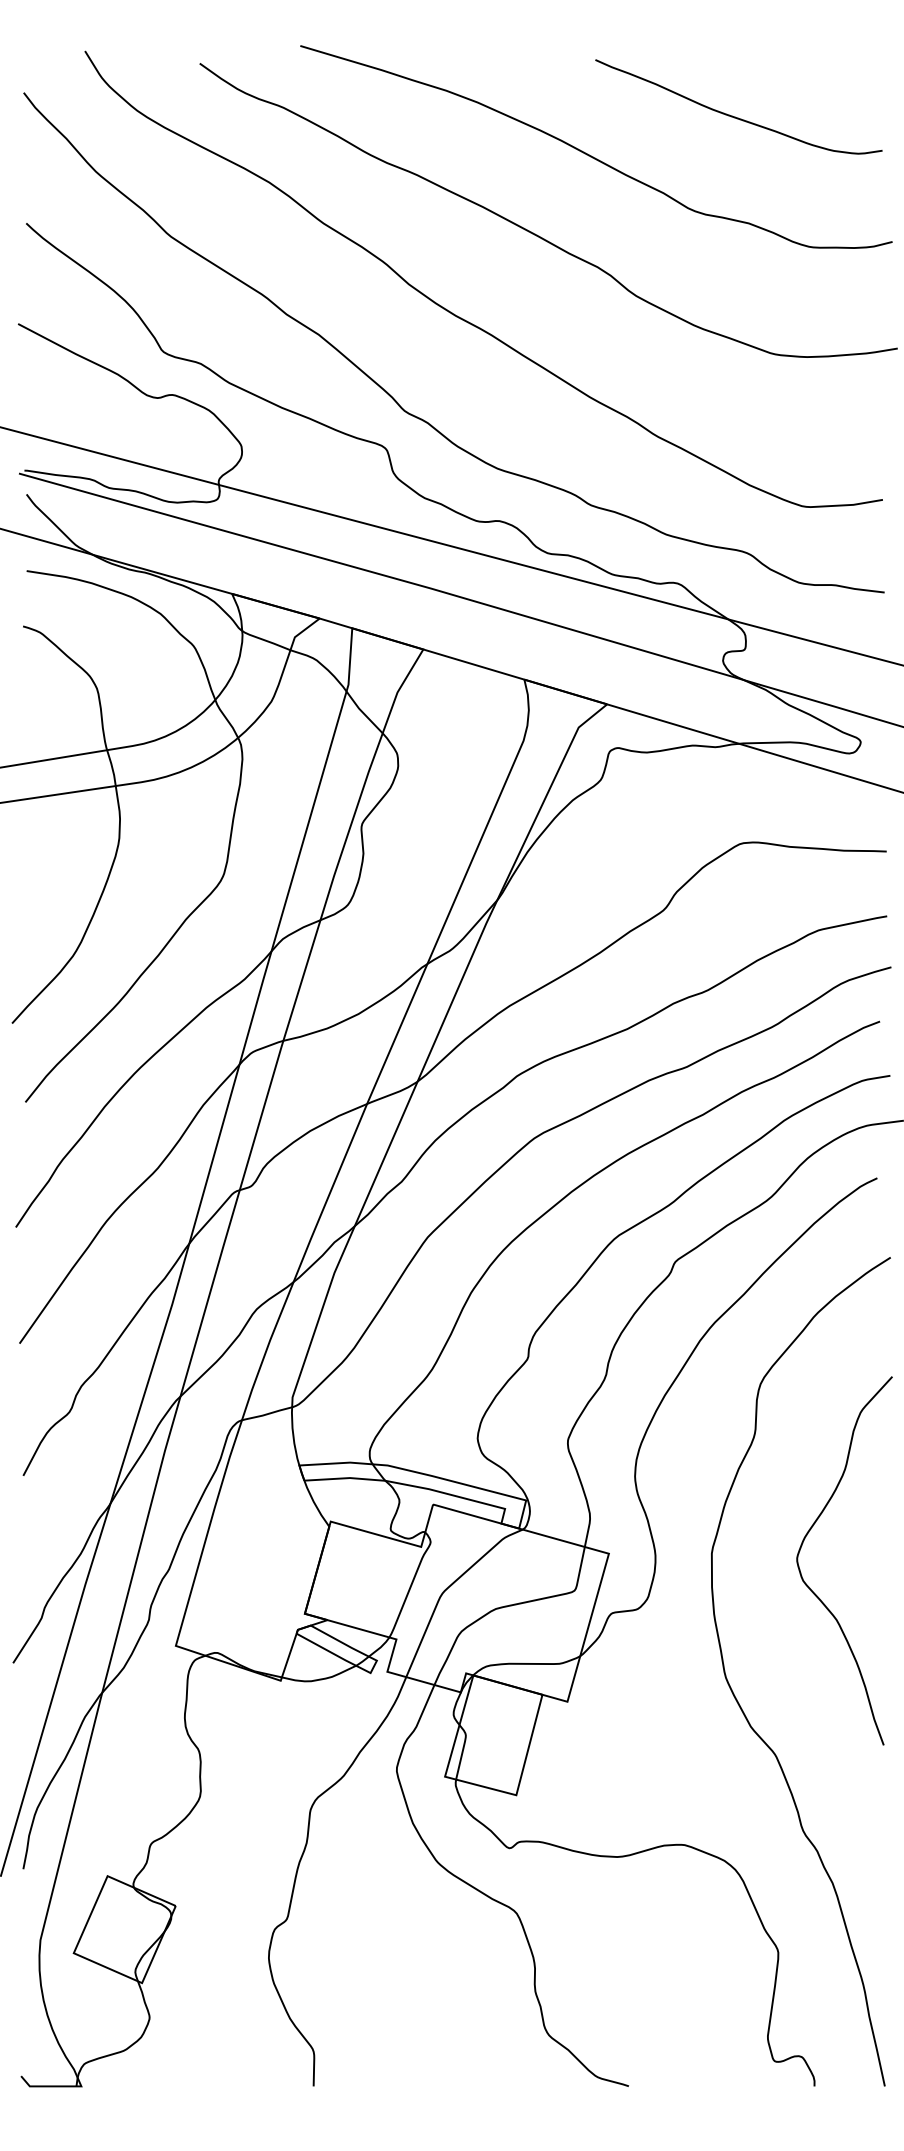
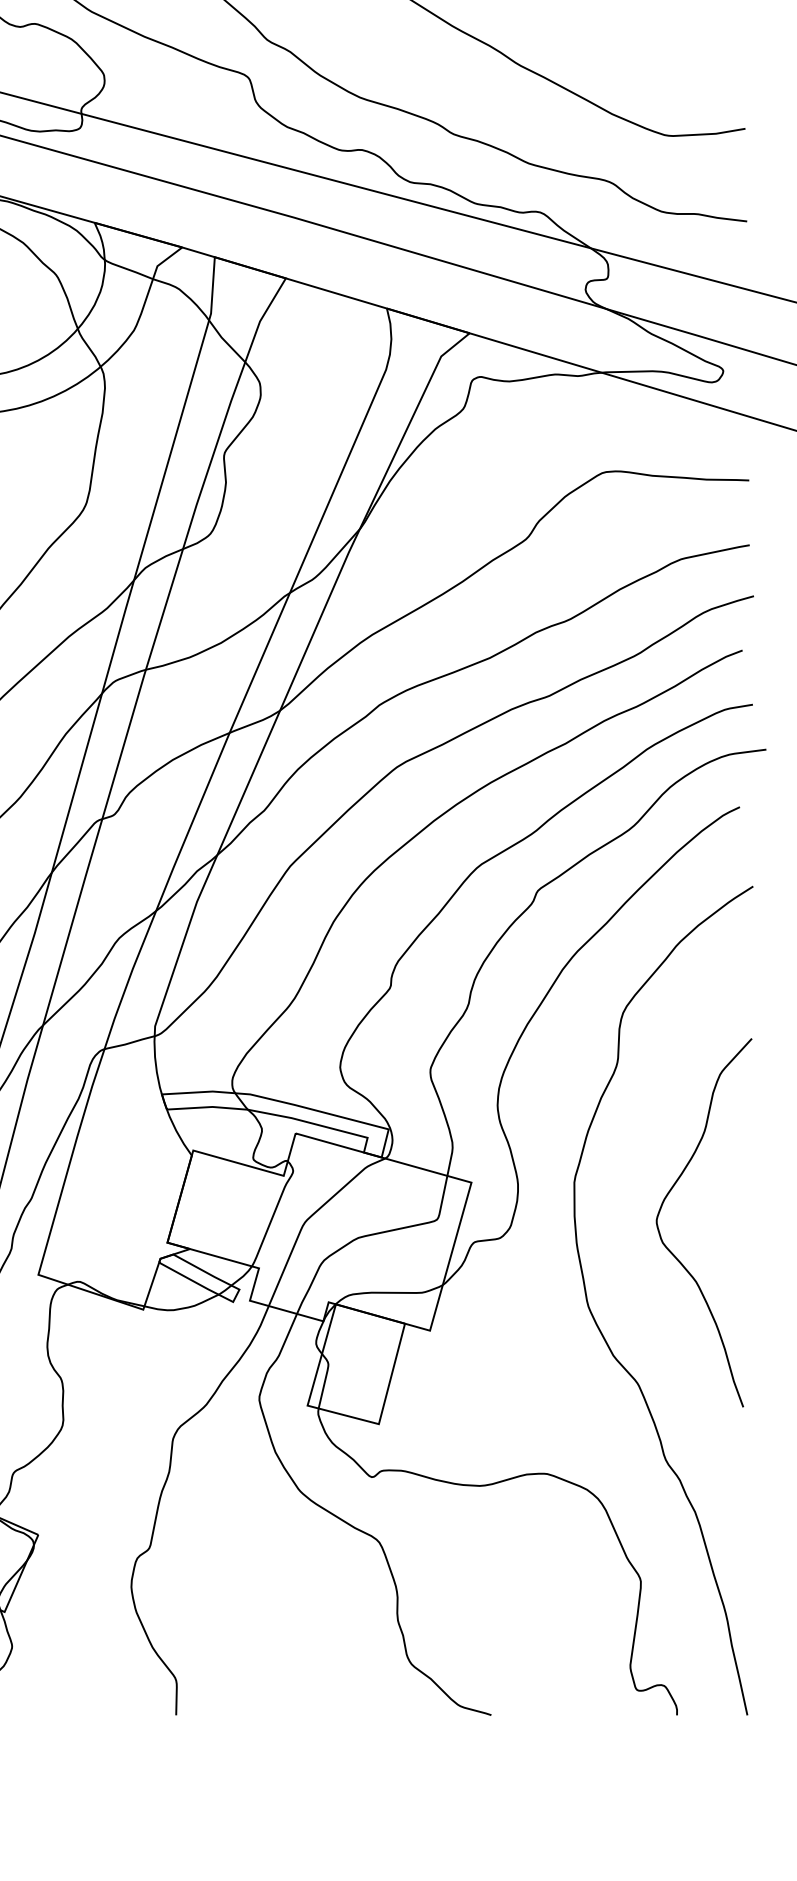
curve: (809, 1586) -> (669, 1248), moved

